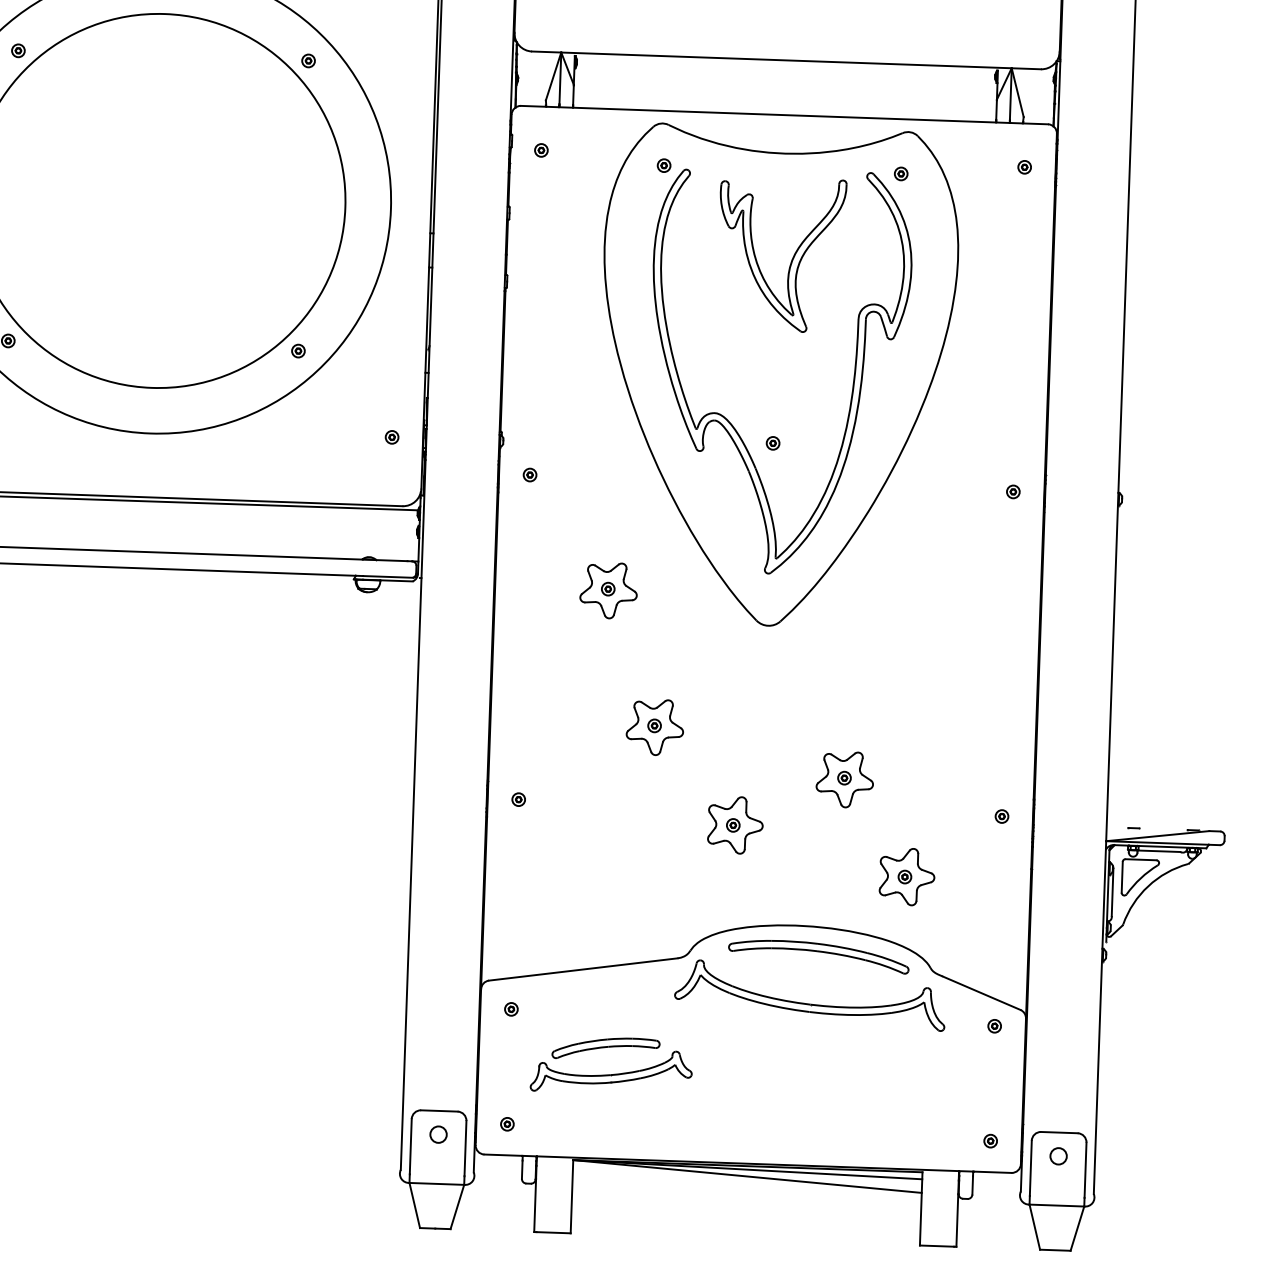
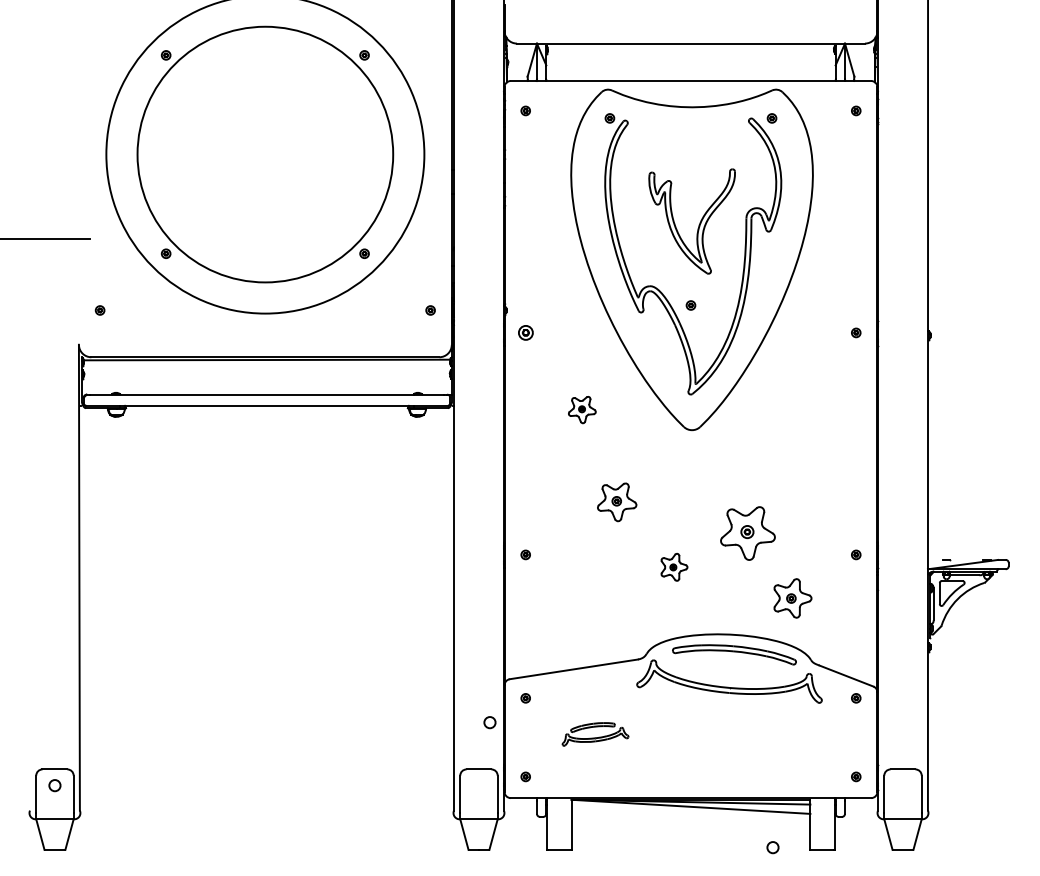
part: (792, 256) -> (699, 222), moved
part: (529, 474) -> (525, 332), size x1.6
part: (609, 589) -> (582, 409), size x0.7
part: (845, 779) -> (748, 533), size x1.4
part: (735, 825) -> (674, 567), size x0.7
part: (611, 1065) -> (595, 734), size x0.6
circle: (437, 1134) -> (489, 722), moved
circle: (1057, 1156) -> (772, 847), moved

